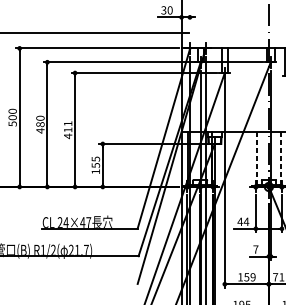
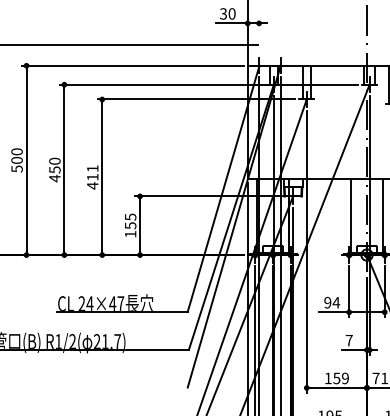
text: (40, 124) -> (54, 169), 480 -> 450
line: (256, 159) -> (350, 217), dashed -> solid
line: (281, 159) -> (383, 217), dashed -> solid
text: (240, 221) -> (327, 302), 44 -> 94

